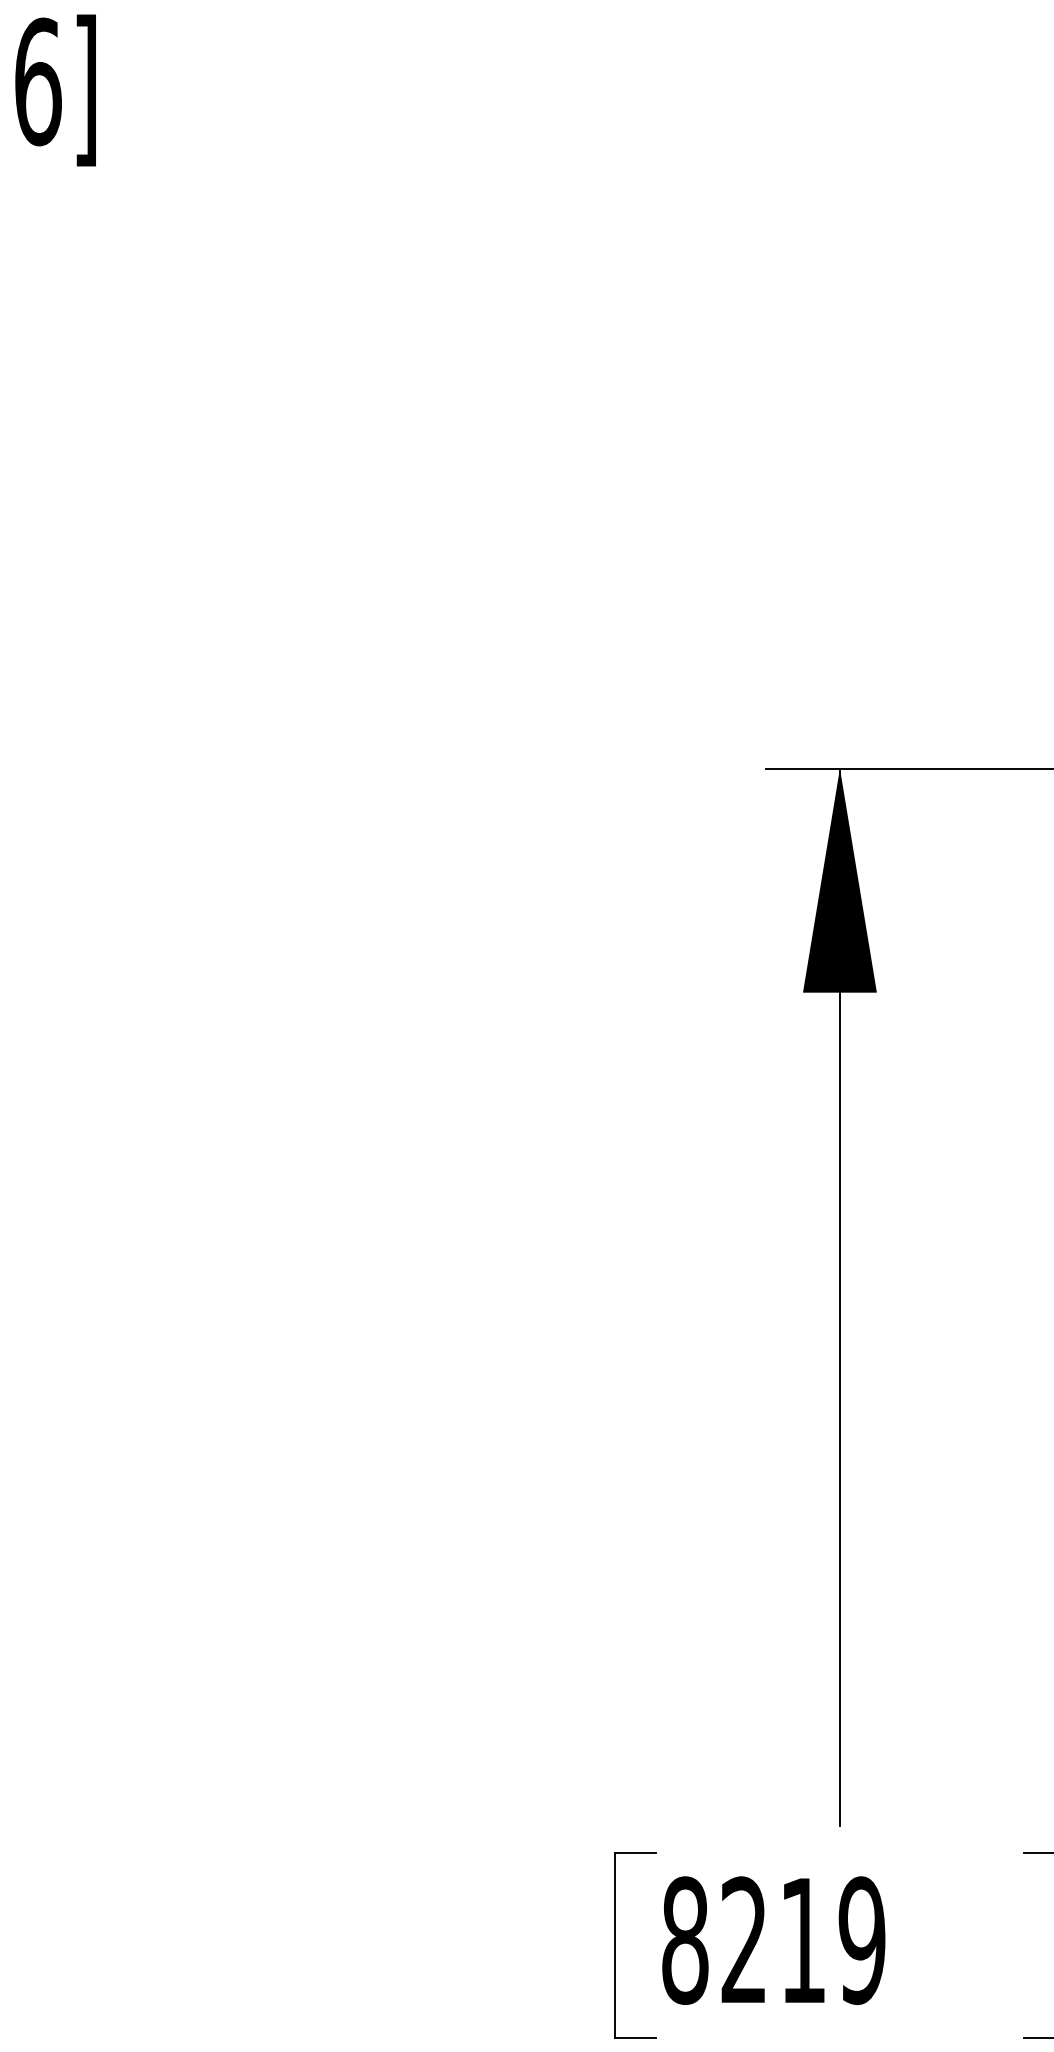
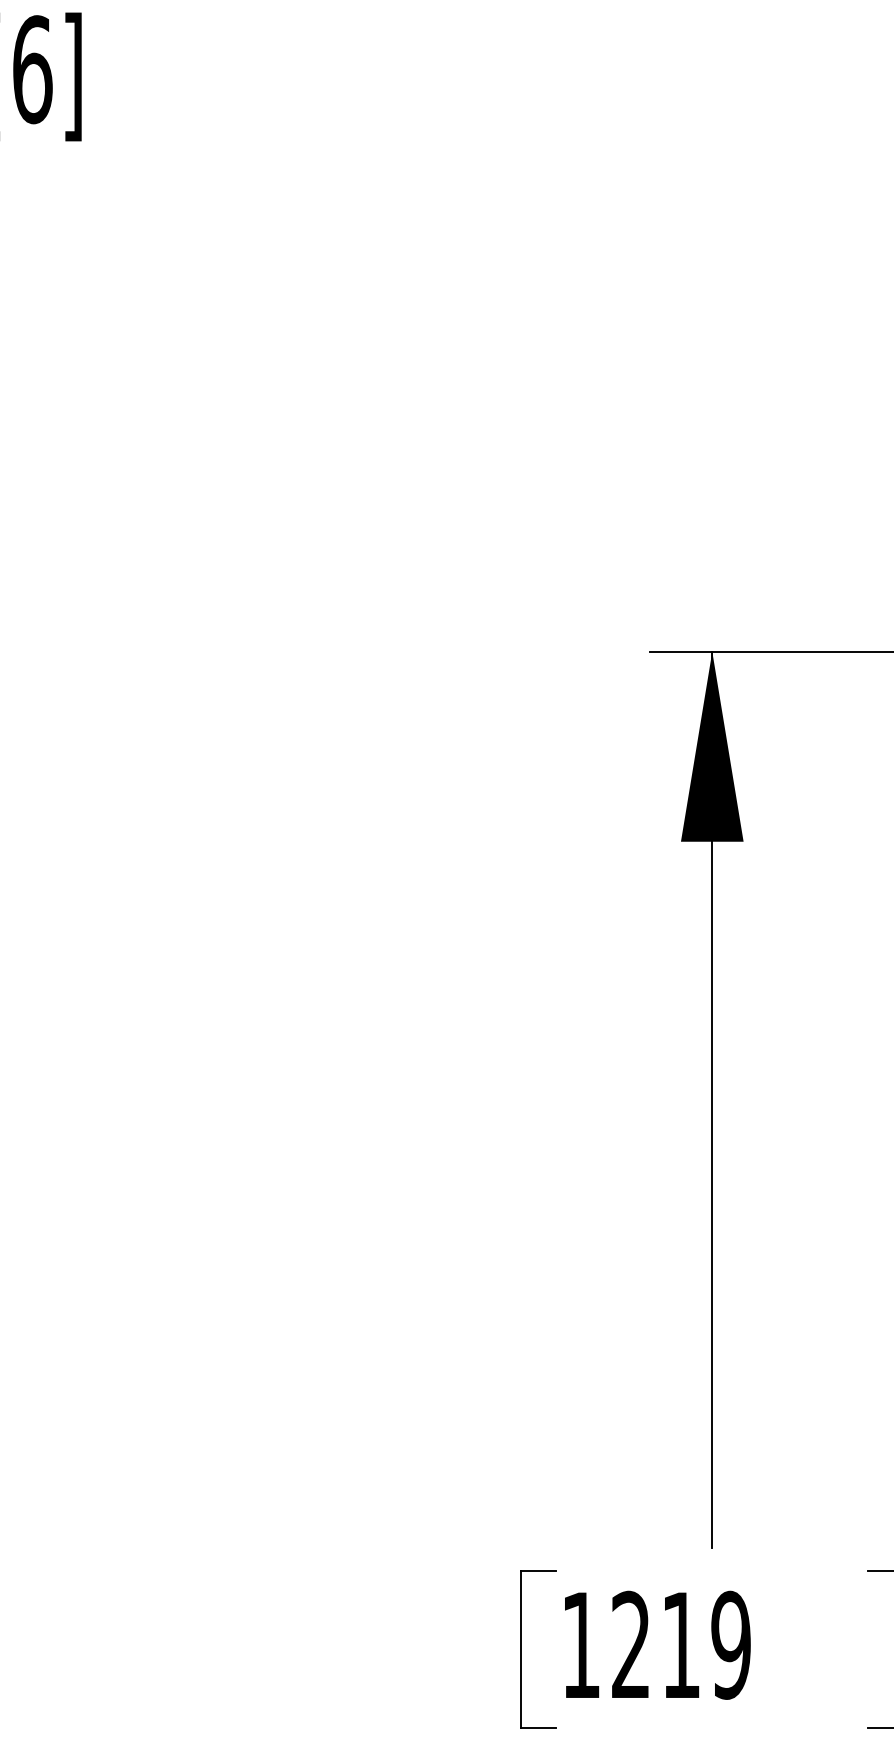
text: (685, 1940) -> (581, 1645), 8219 -> 1219

